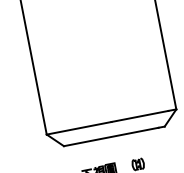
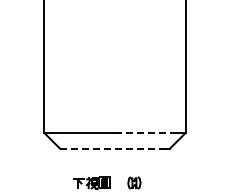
line: (140, 116) -> (146, 132), solid -> dashed
line: (111, 136) -> (111, 148), solid -> dashed

